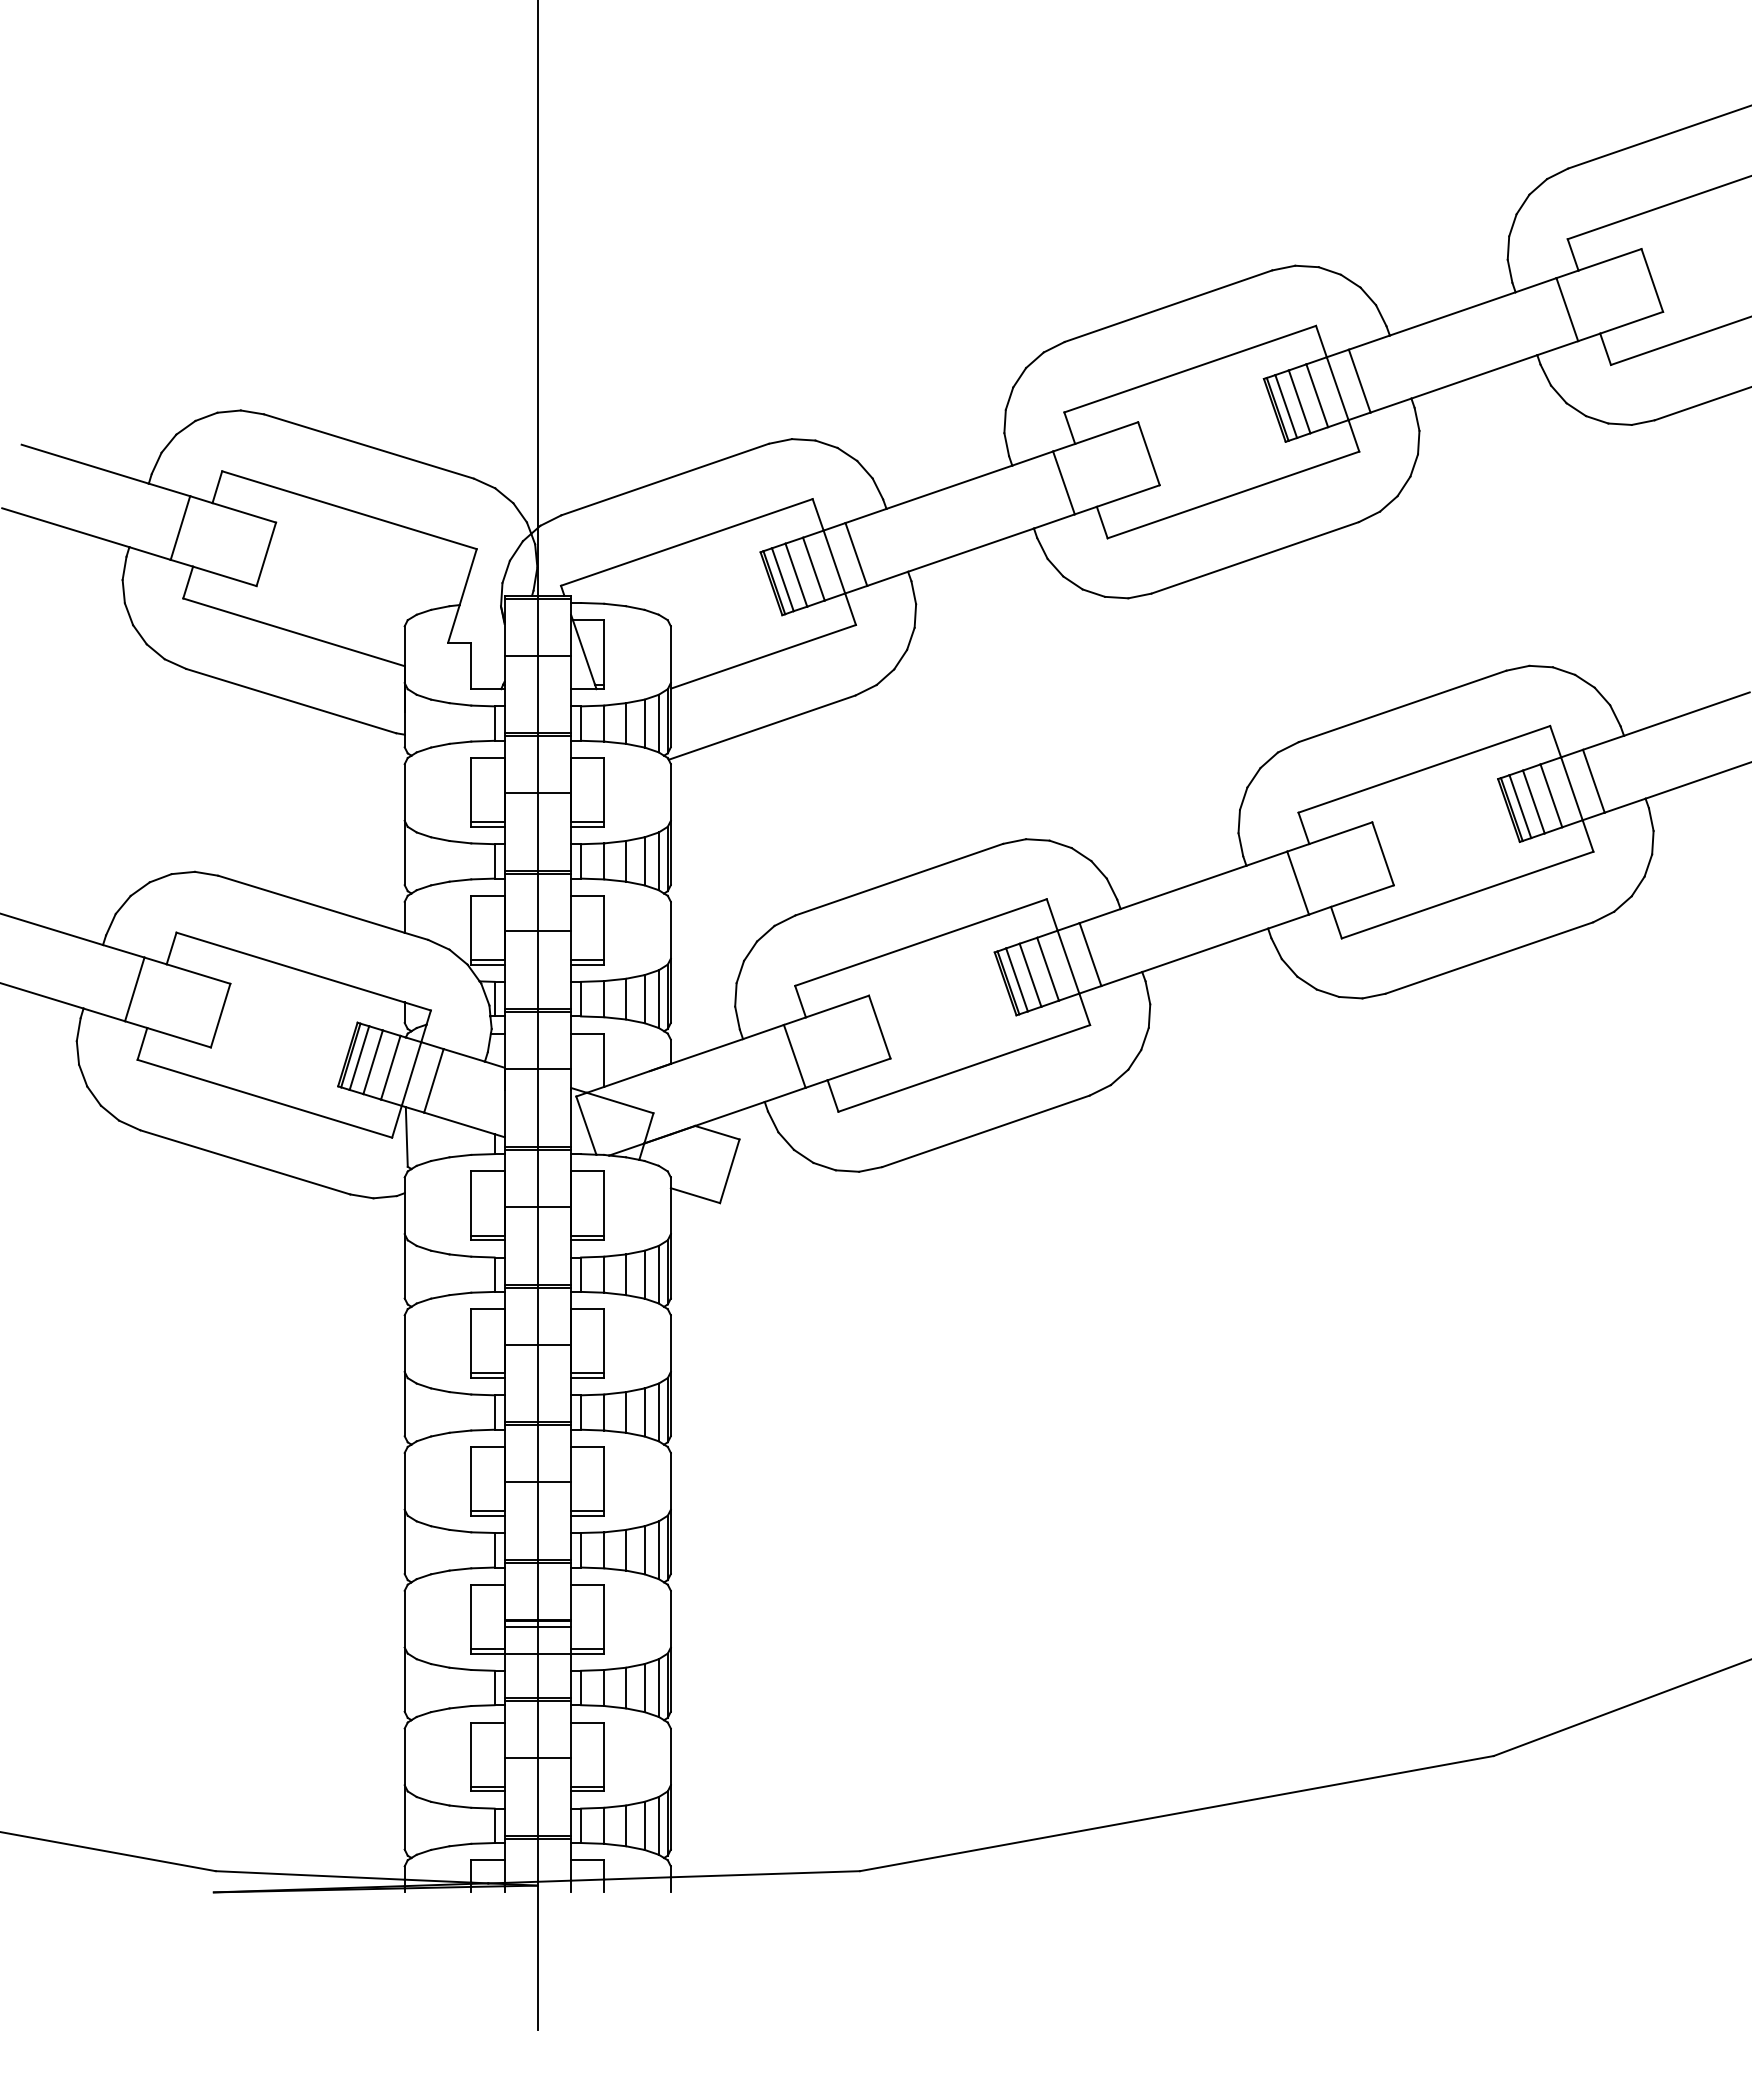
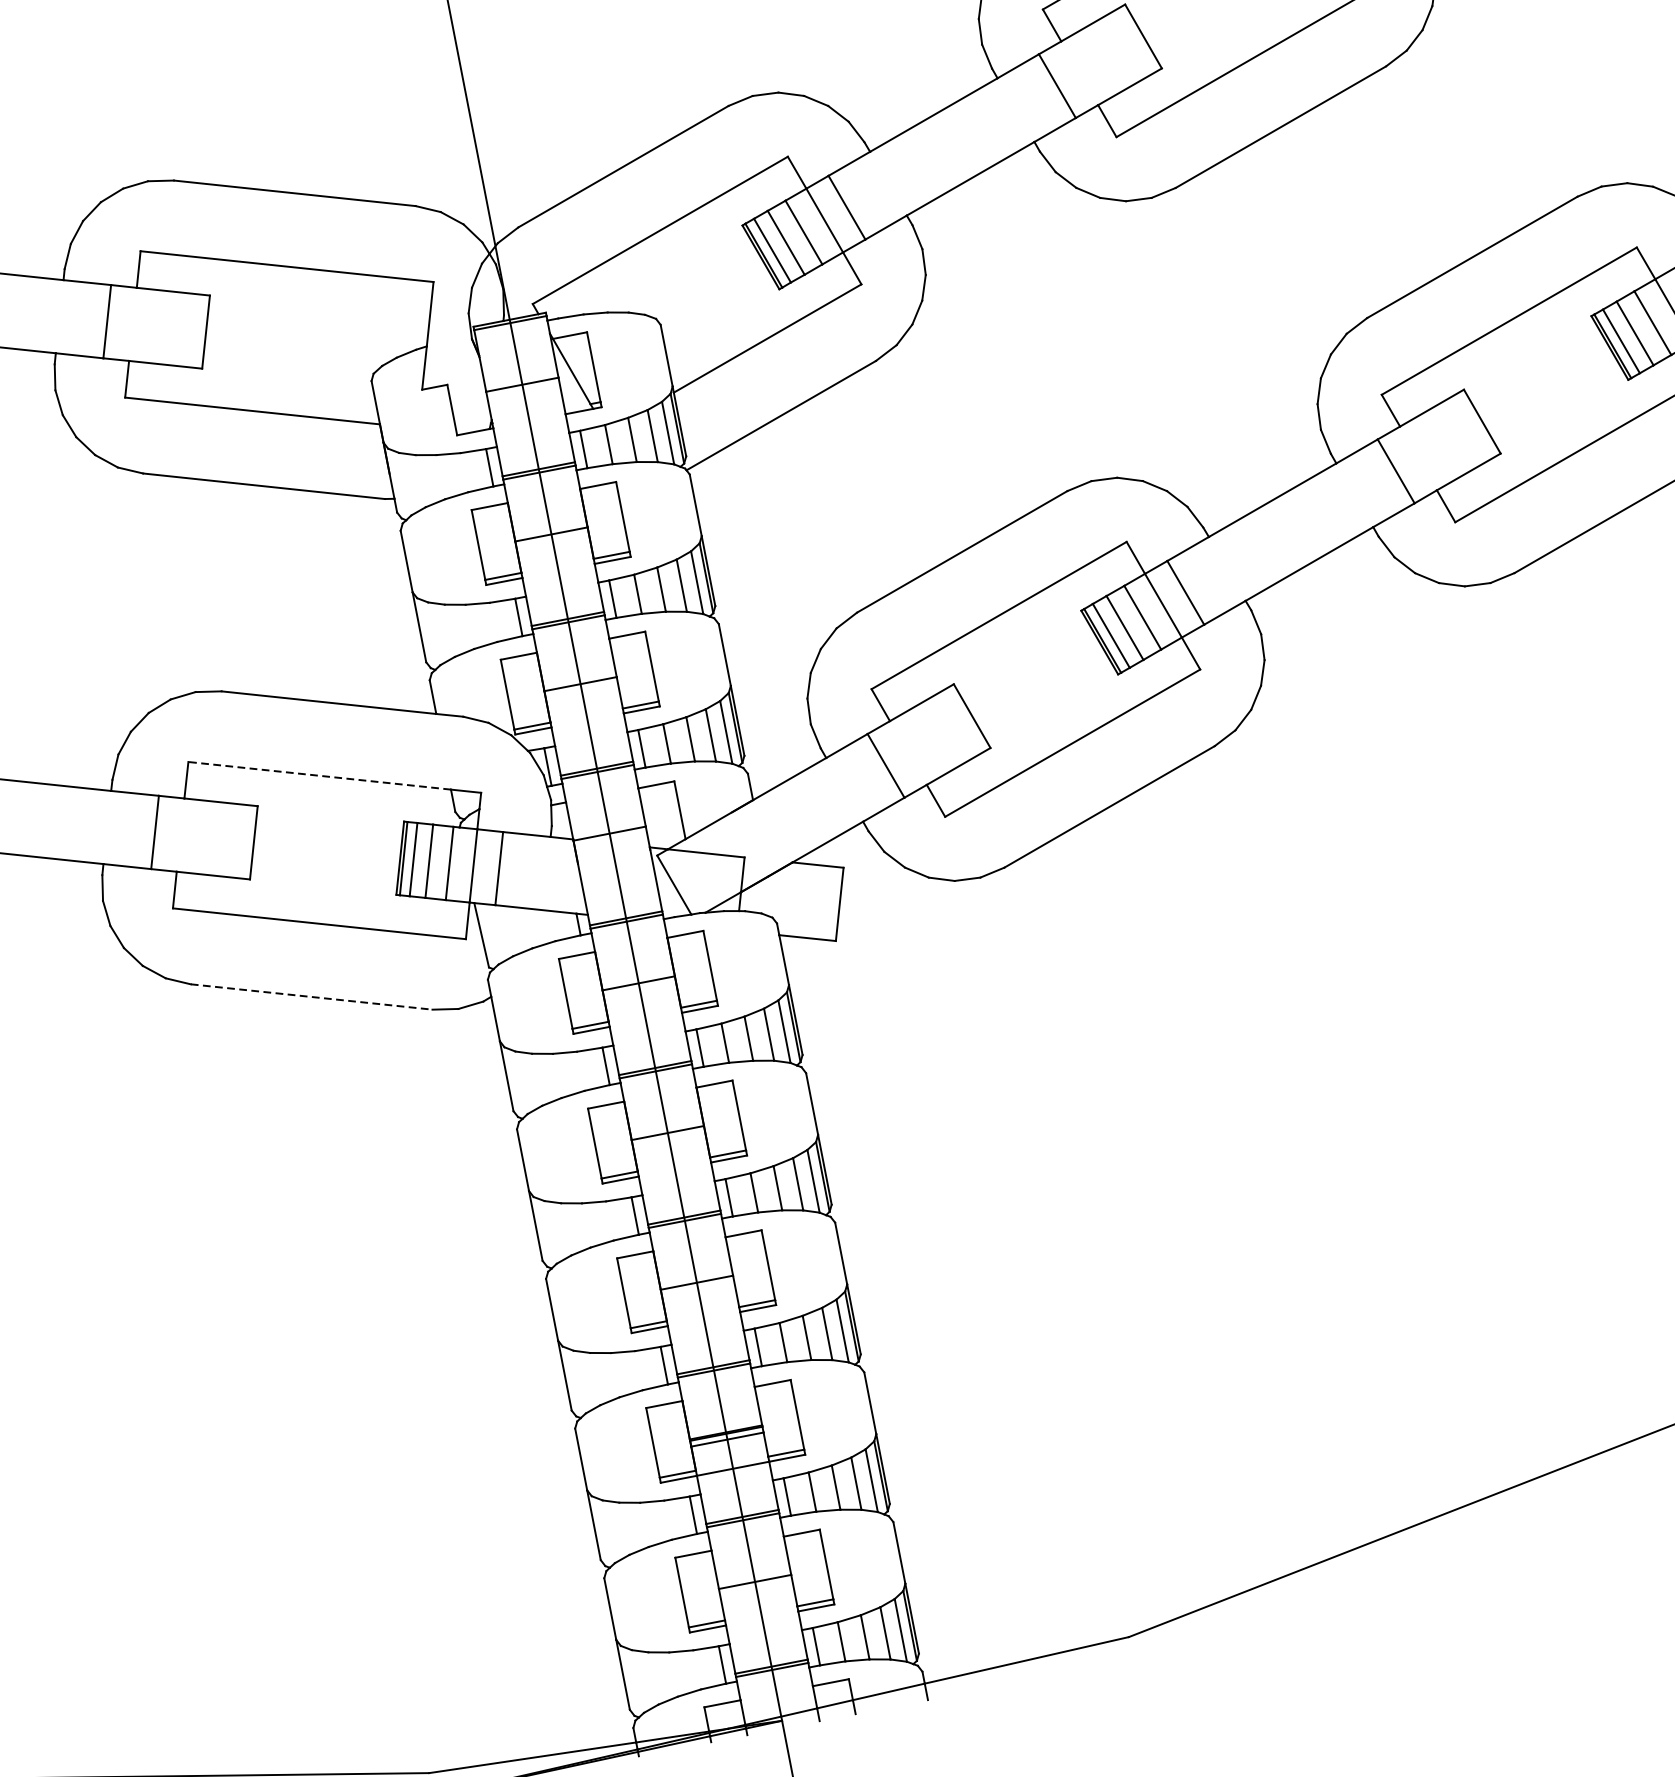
line: (290, 967) -> (319, 775), solid -> dashed
line: (245, 1162) -> (311, 997), solid -> dashed

